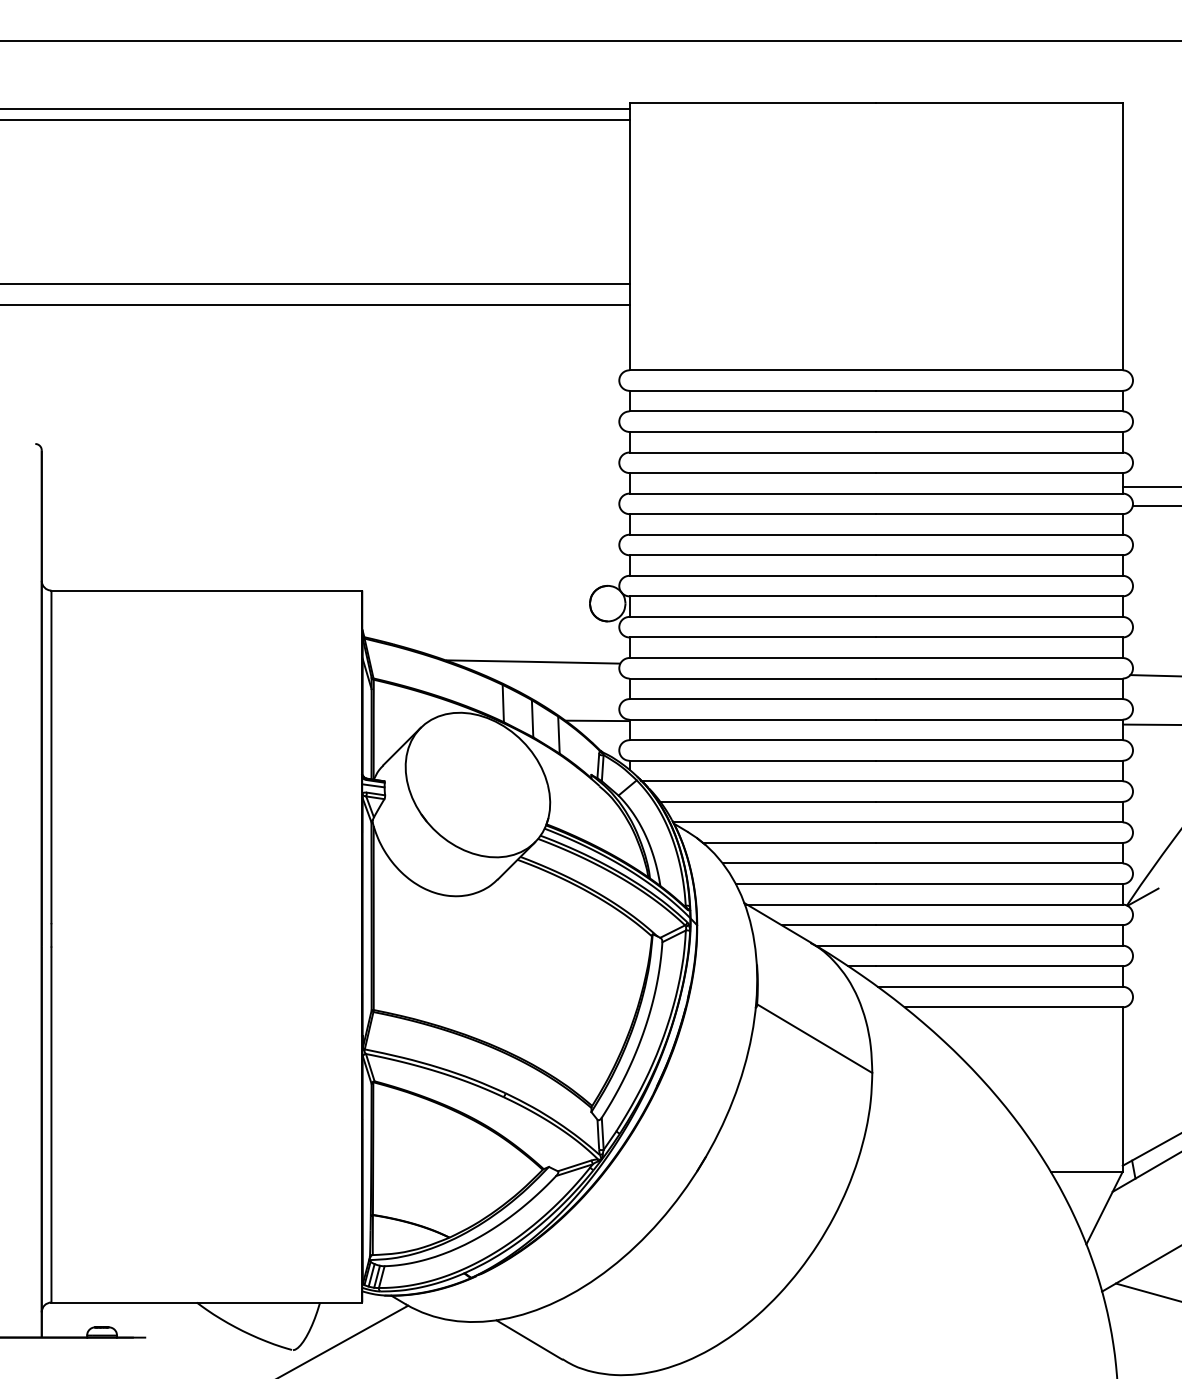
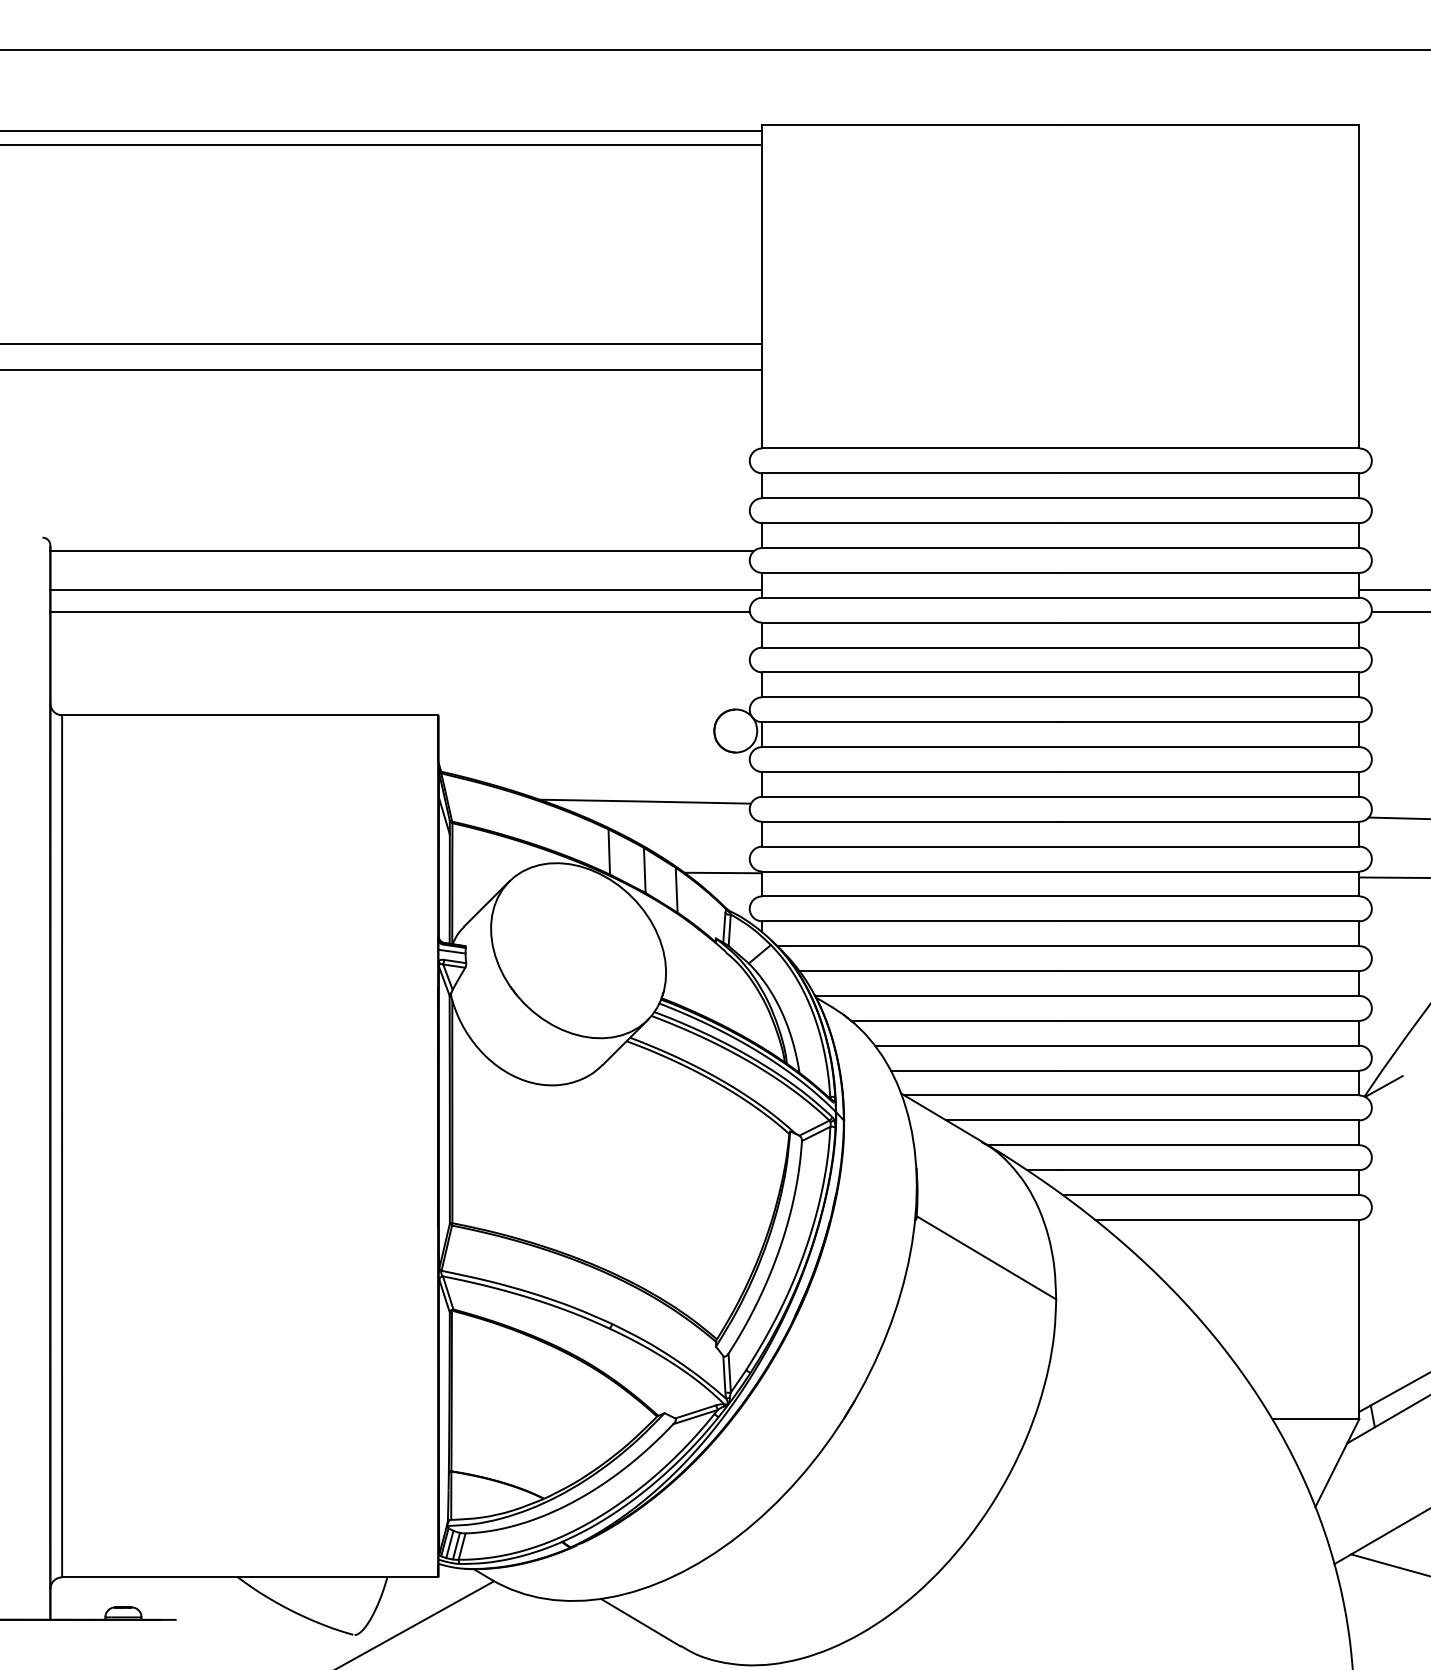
line: (332, 454) -> (402, 550), added
line: (335, 487) -> (406, 590), added
line: (330, 505) -> (400, 612), added

